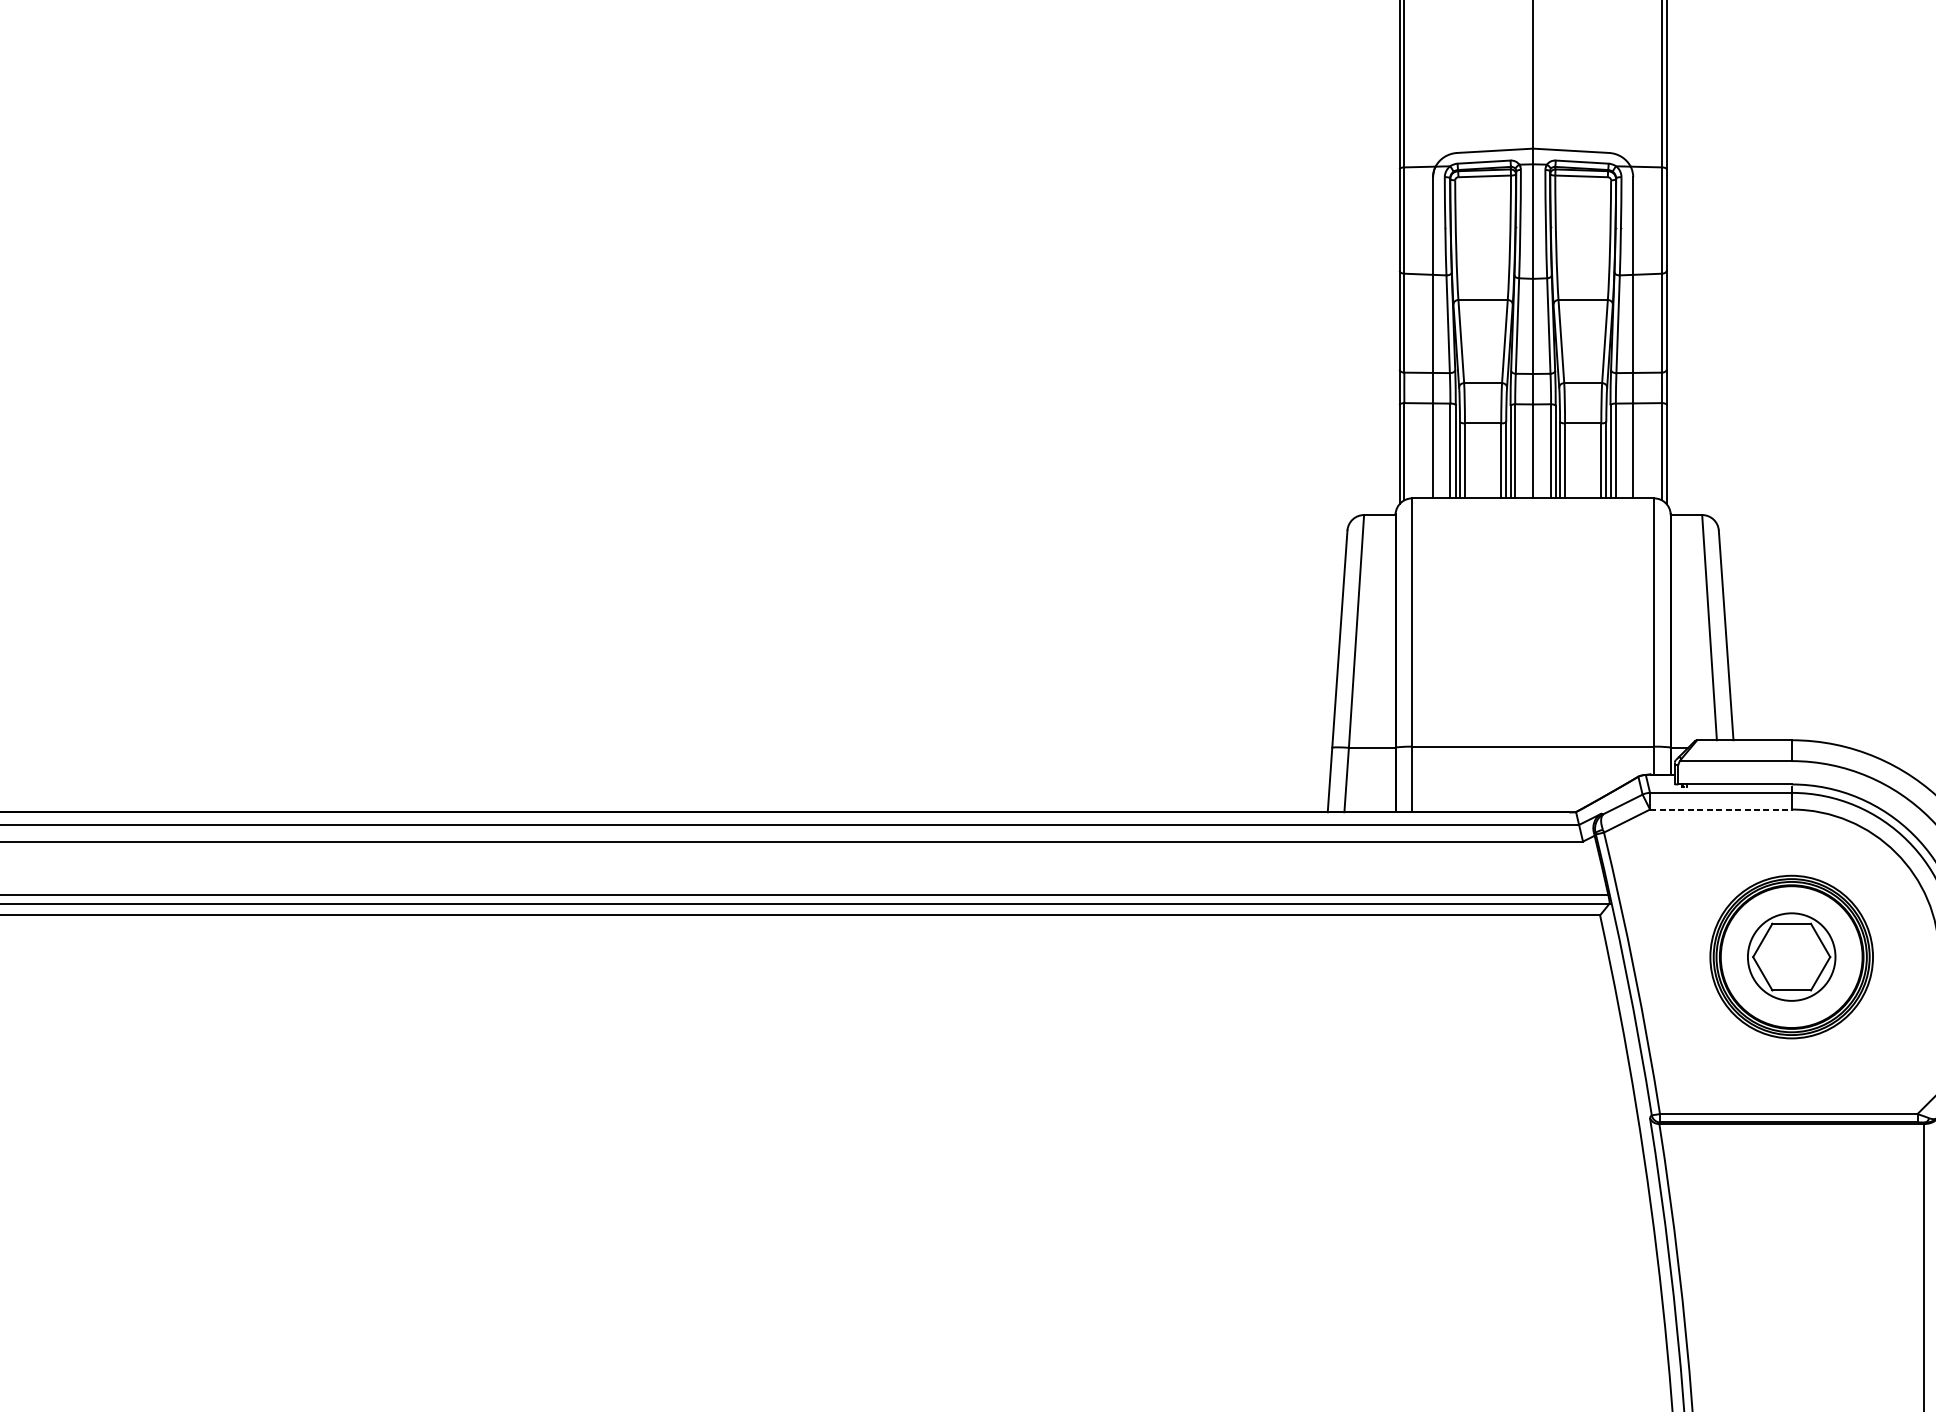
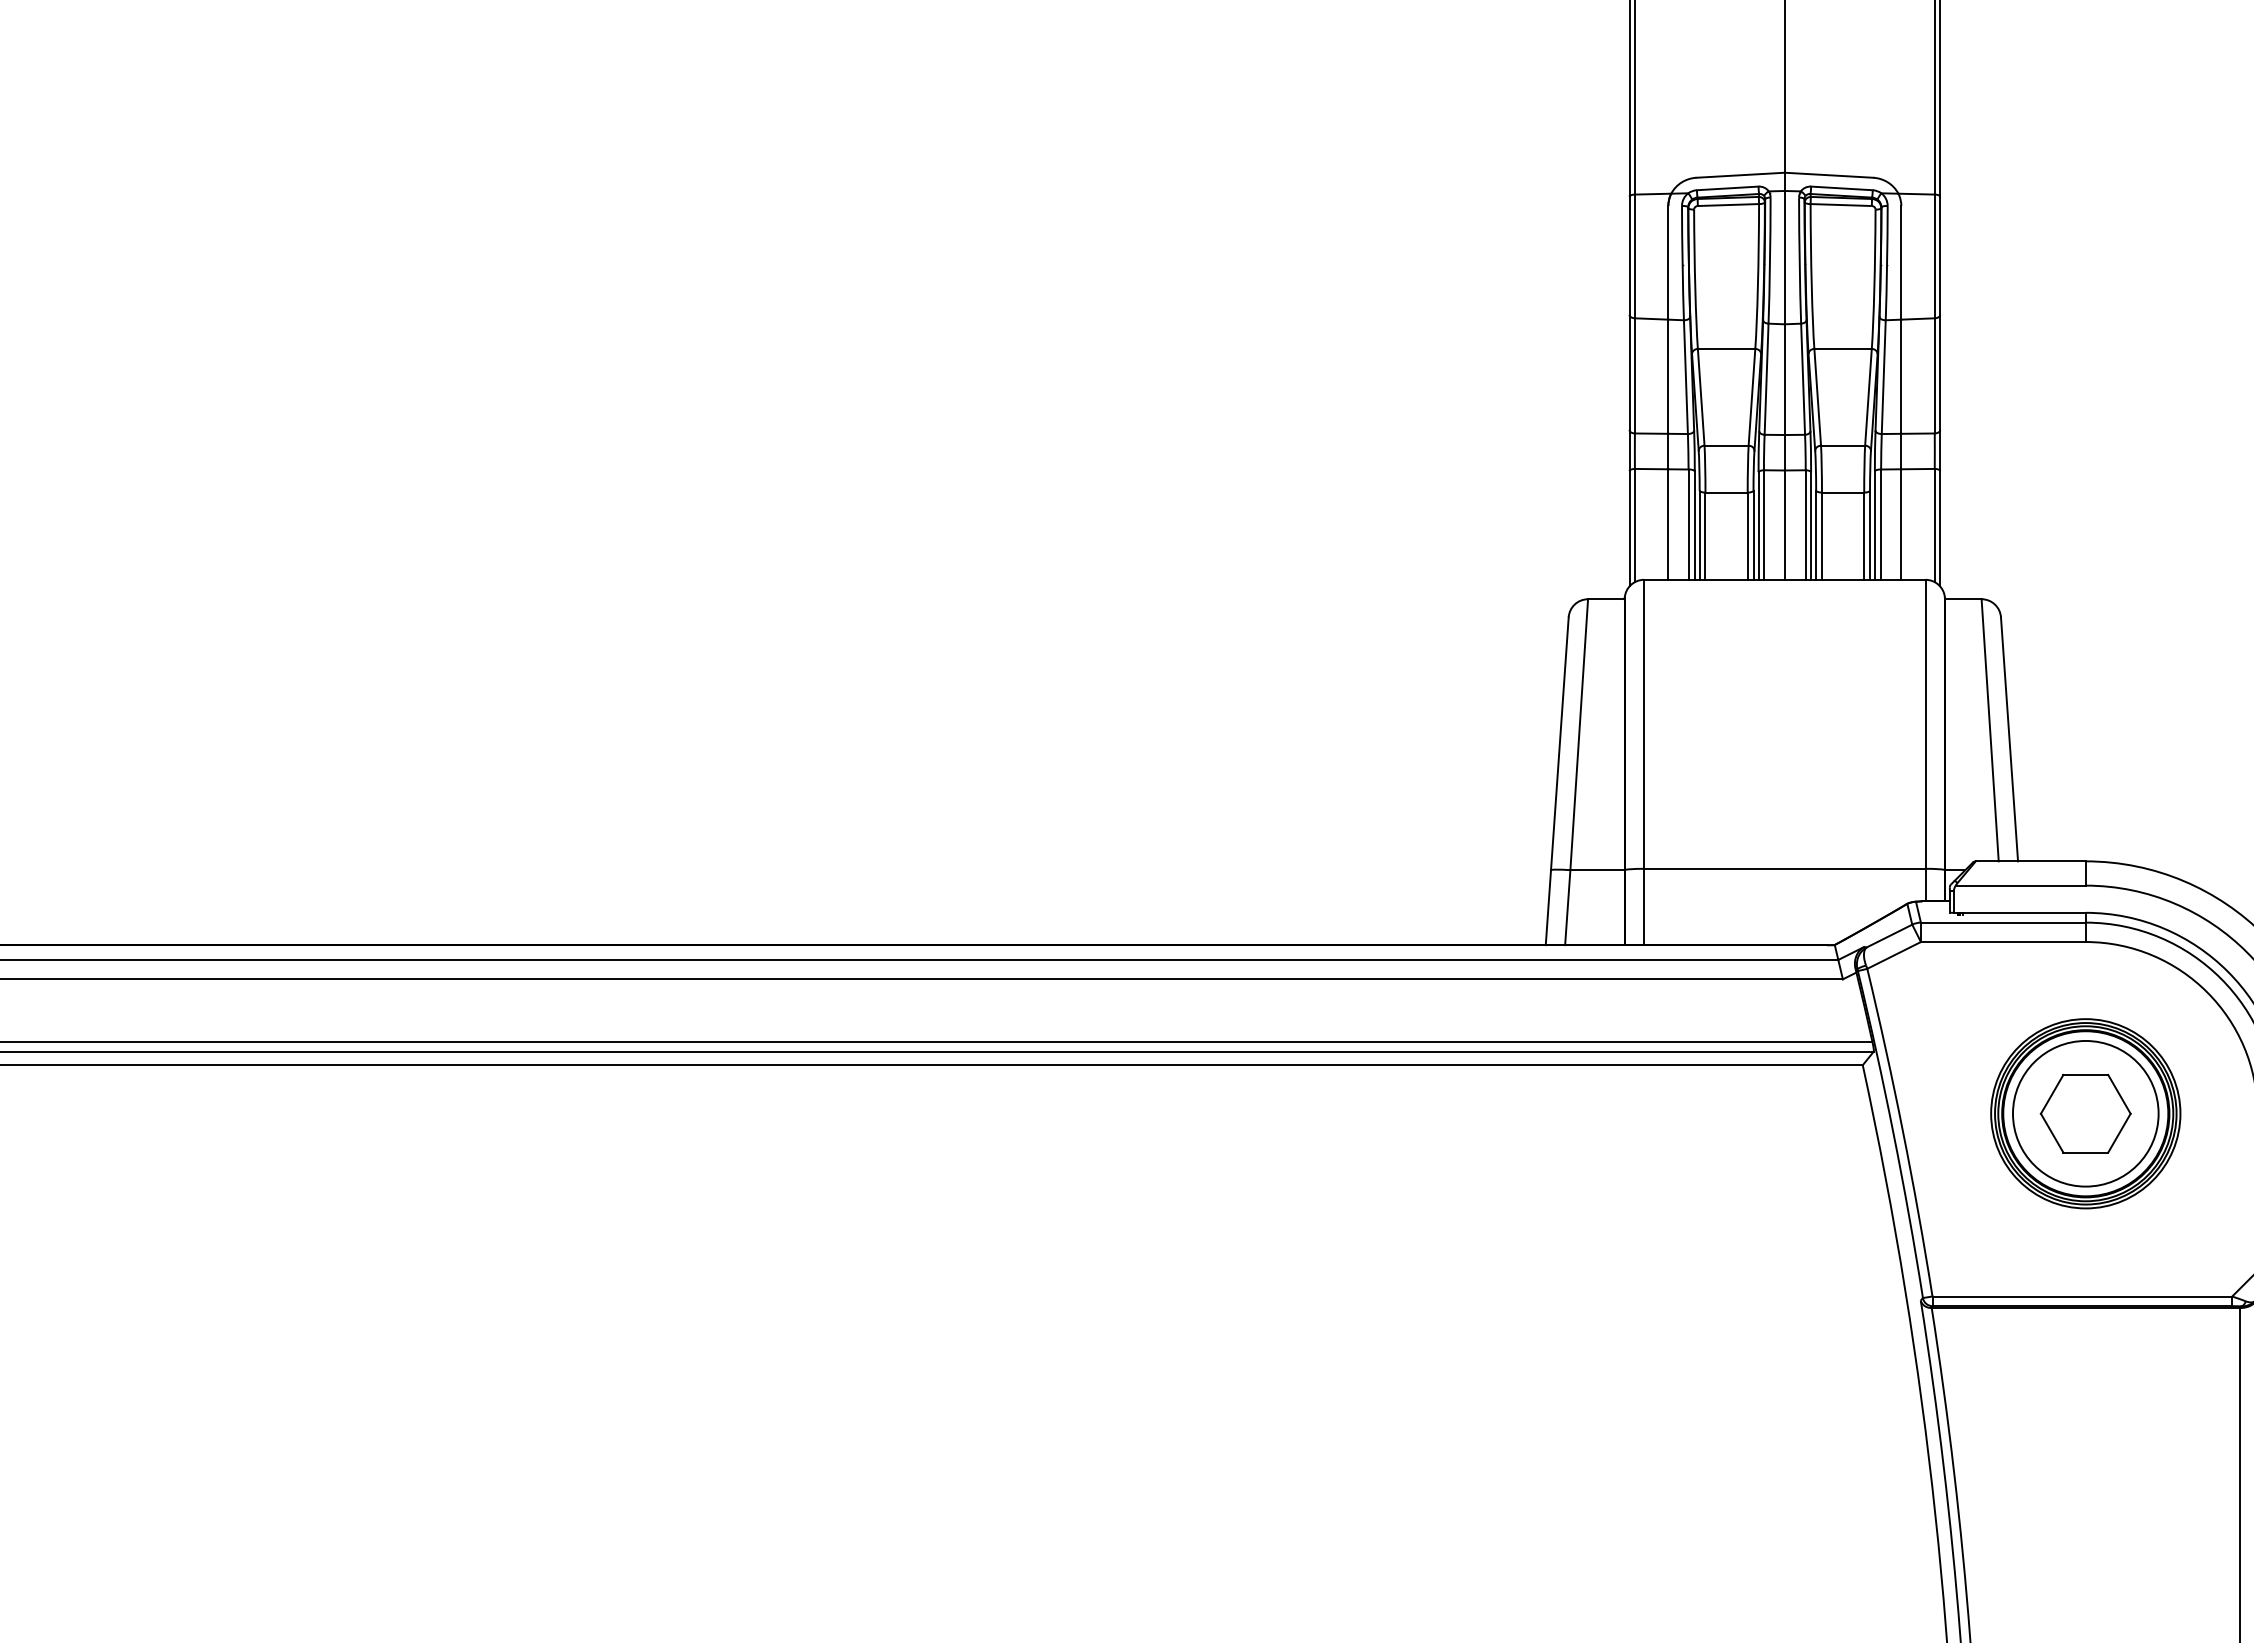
line: (1721, 809) -> (2003, 942), dashed -> solid
circle: (1791, 956) -> (2085, 1113), size x1.43

